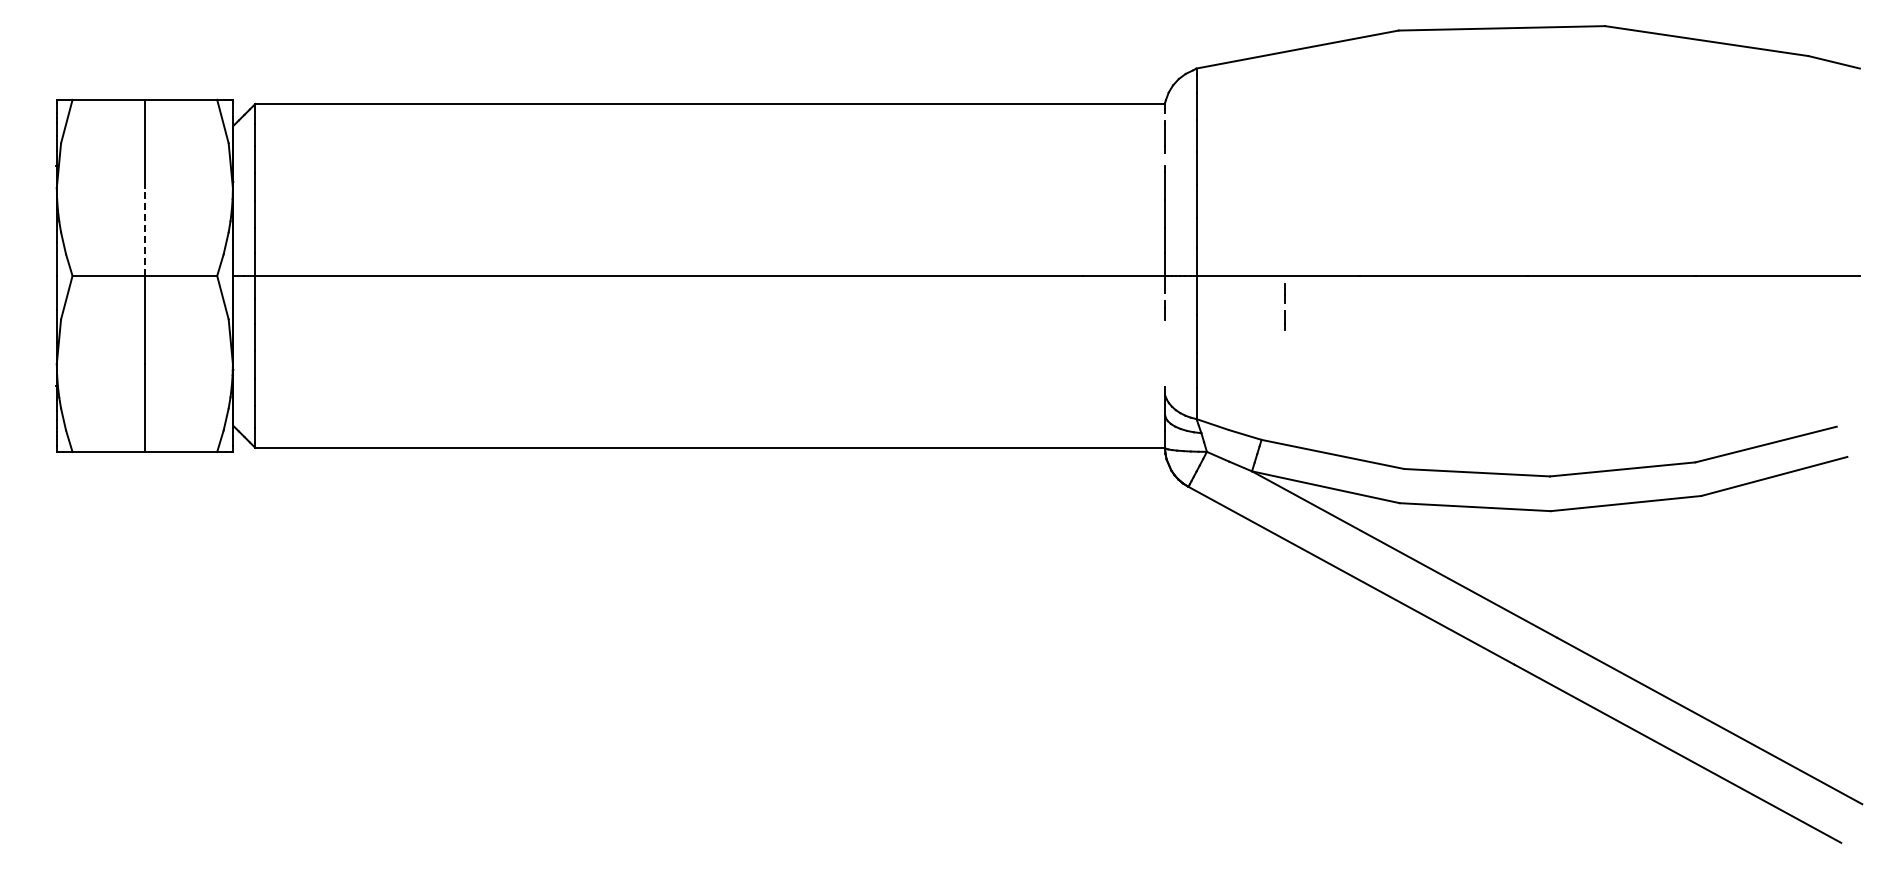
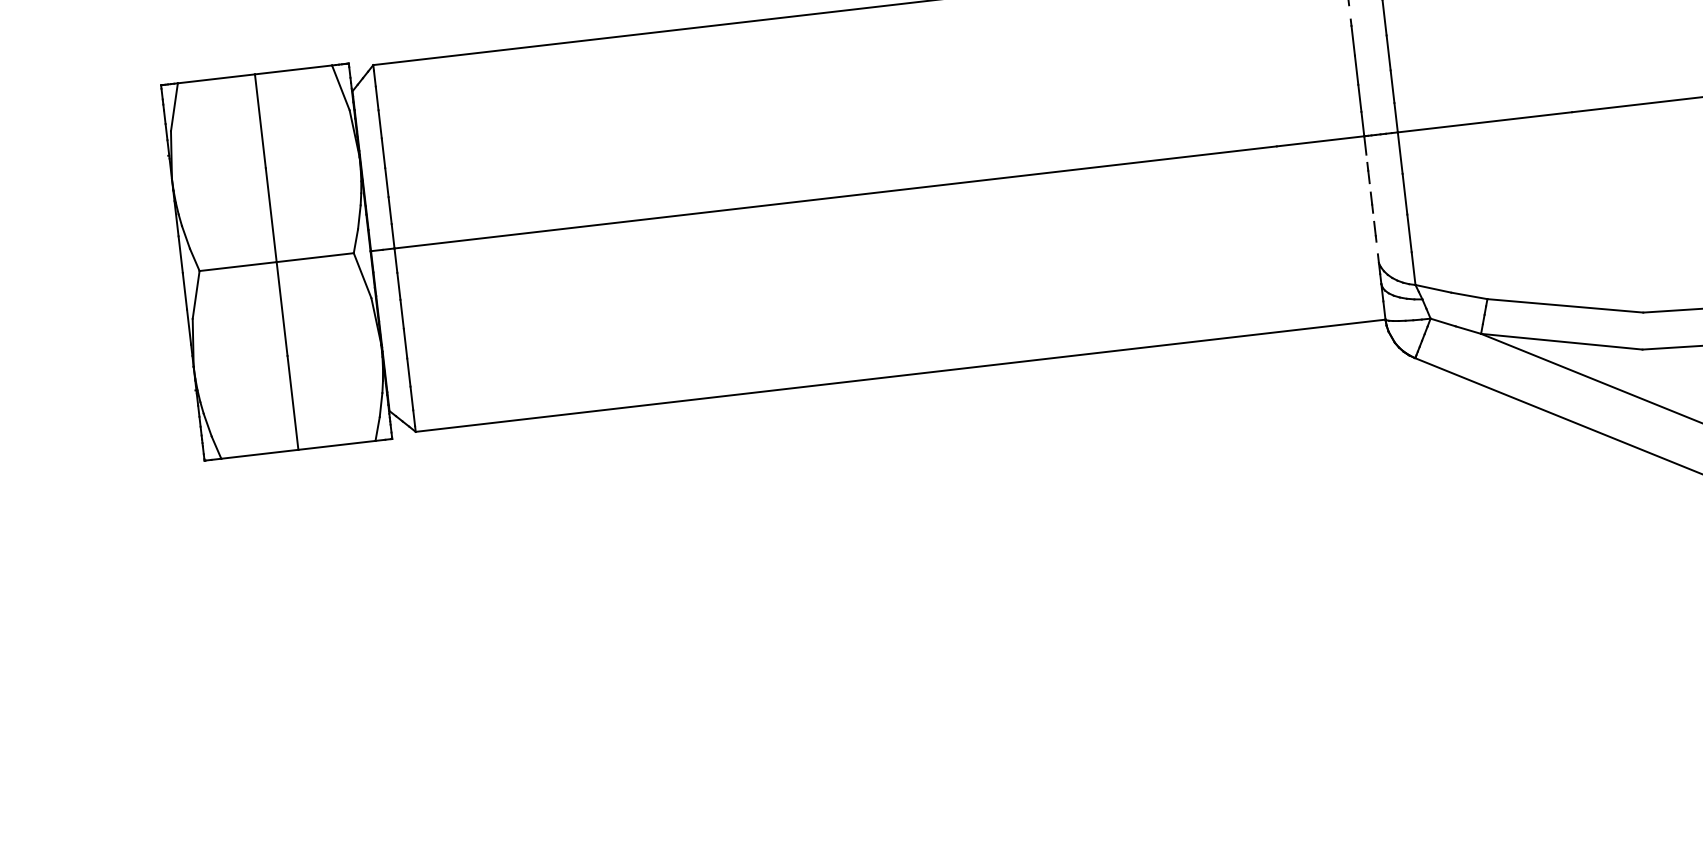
line: (144, 231) -> (270, 214), dashed -> solid
line: (1284, 303) -> (1372, 213), moved

